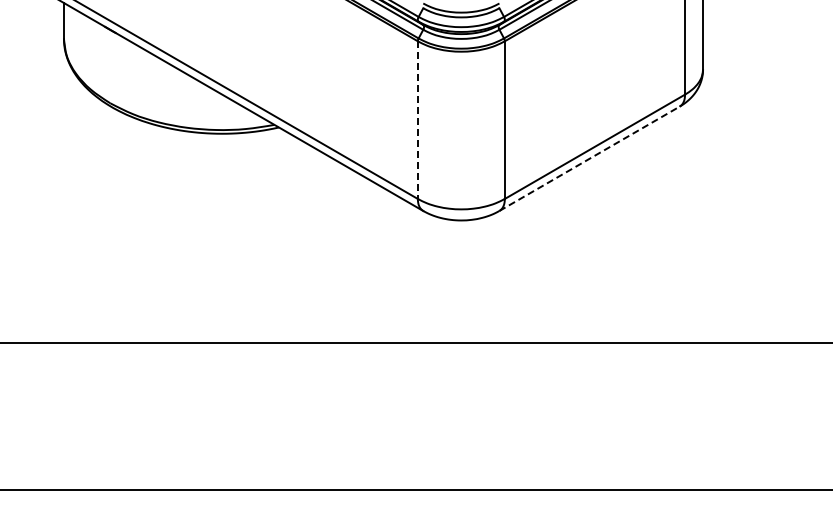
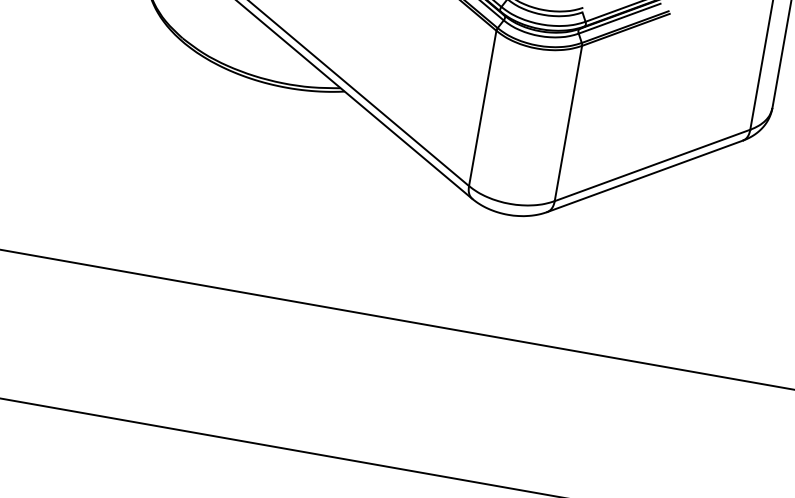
line: (417, 120) -> (482, 108), dashed -> solid
line: (589, 158) -> (645, 176), dashed -> solid

